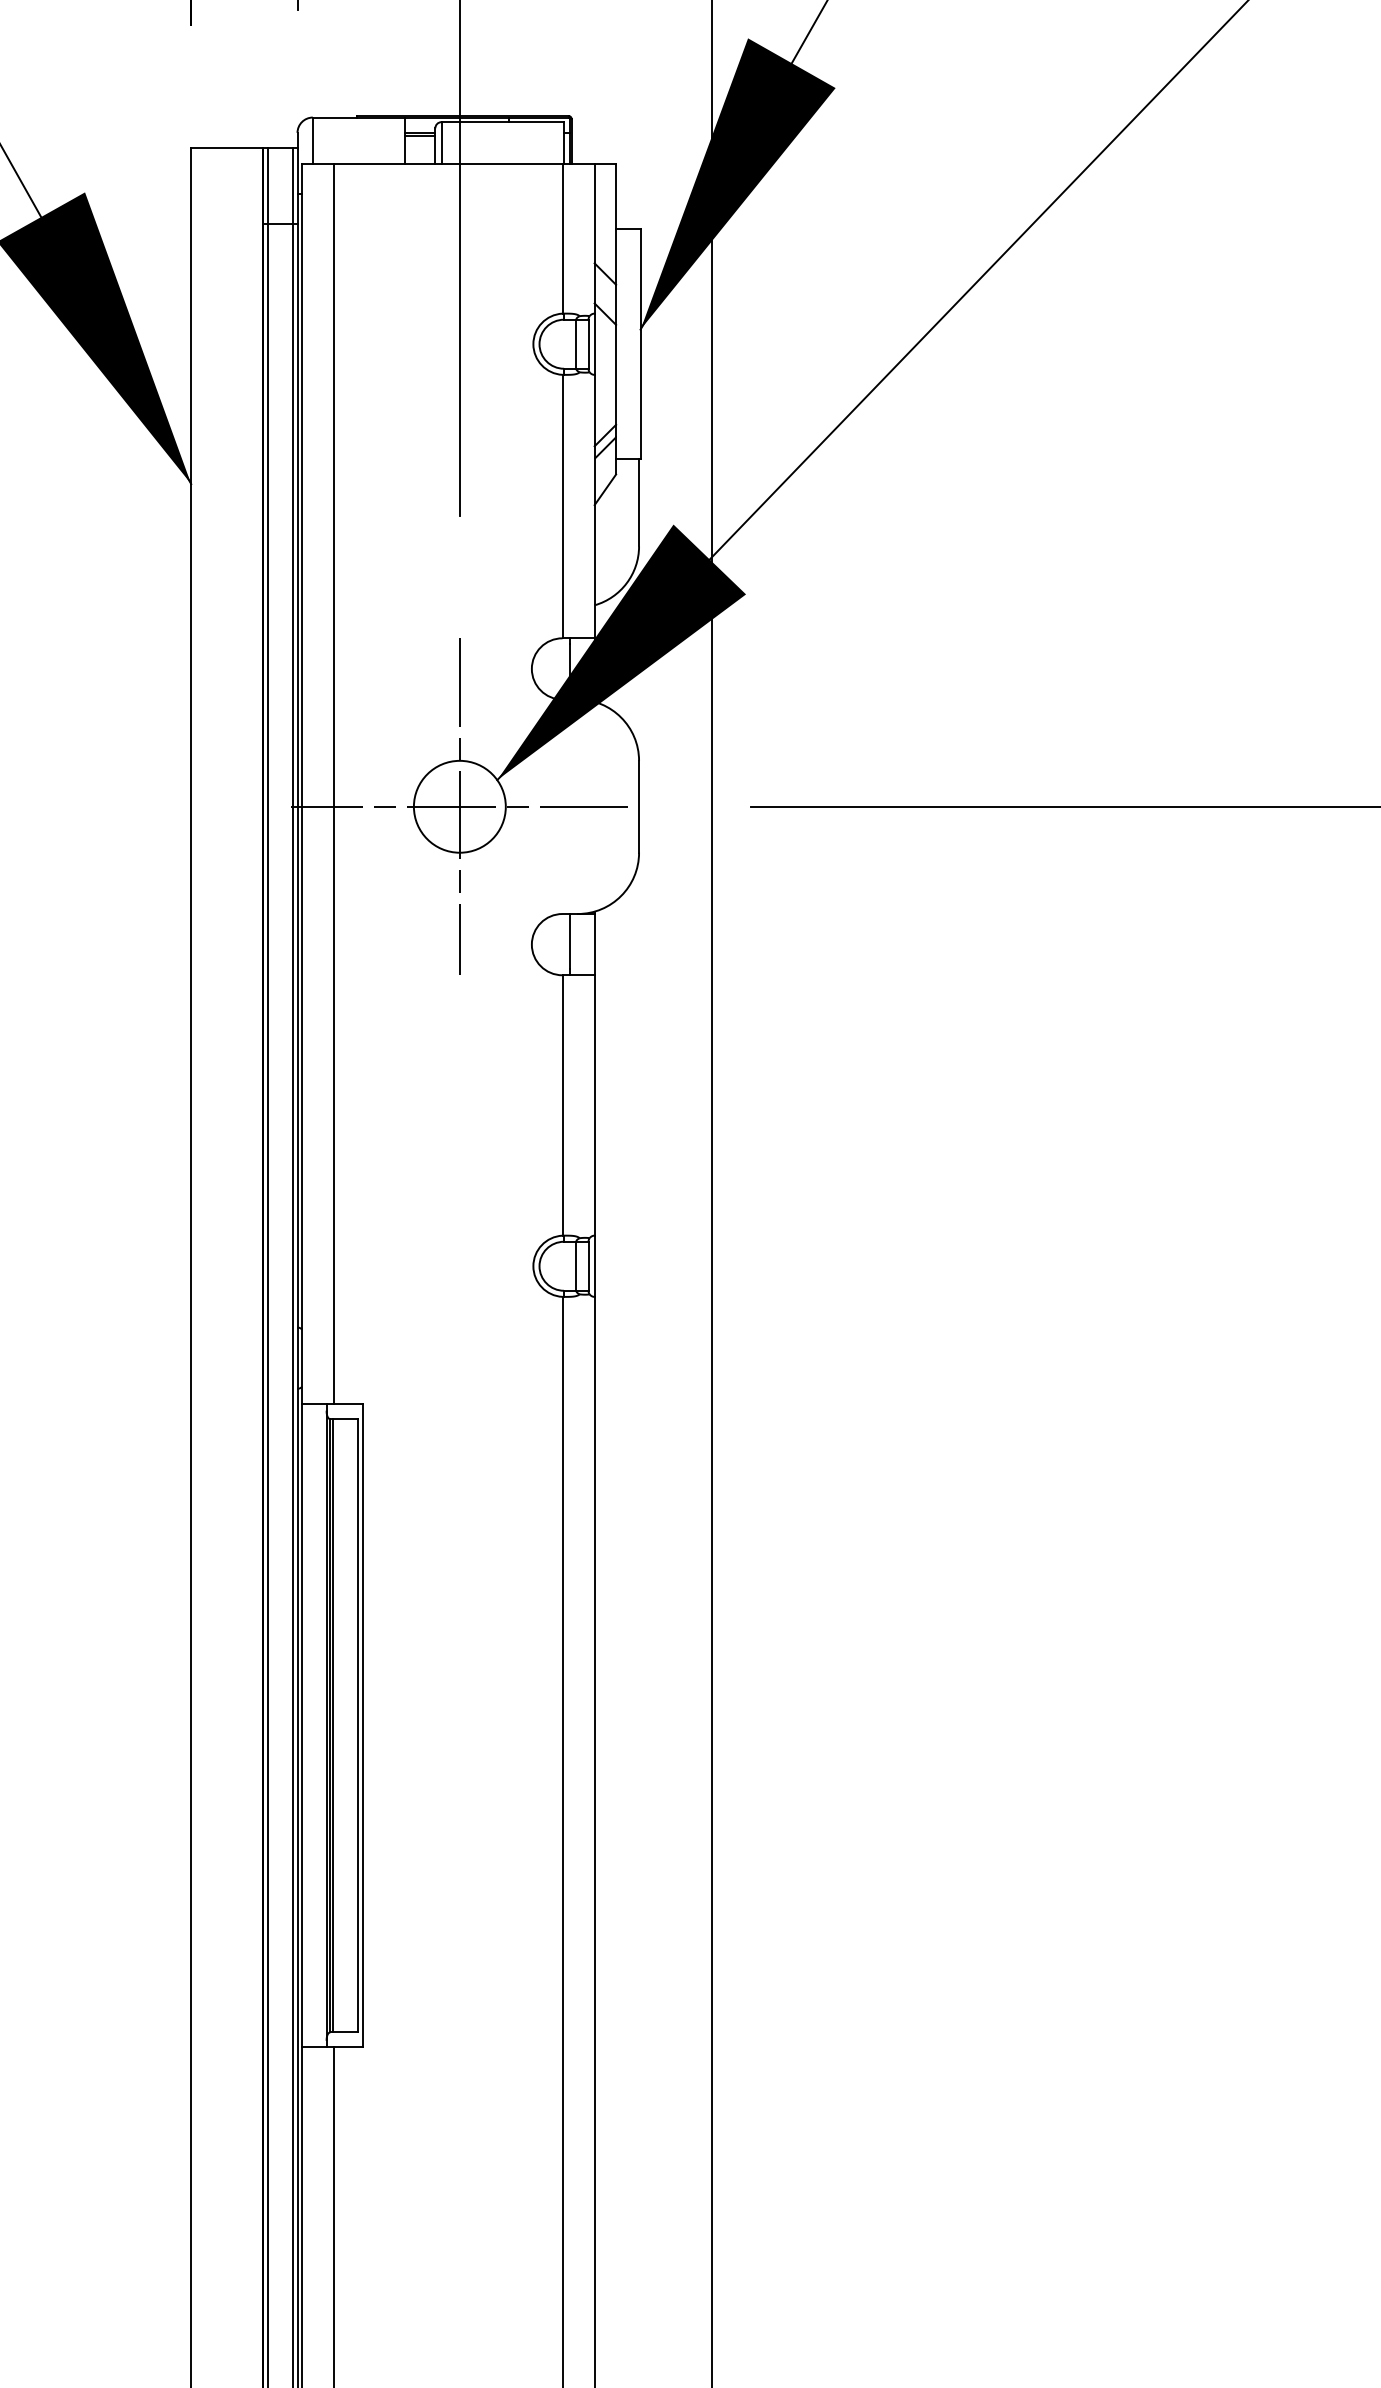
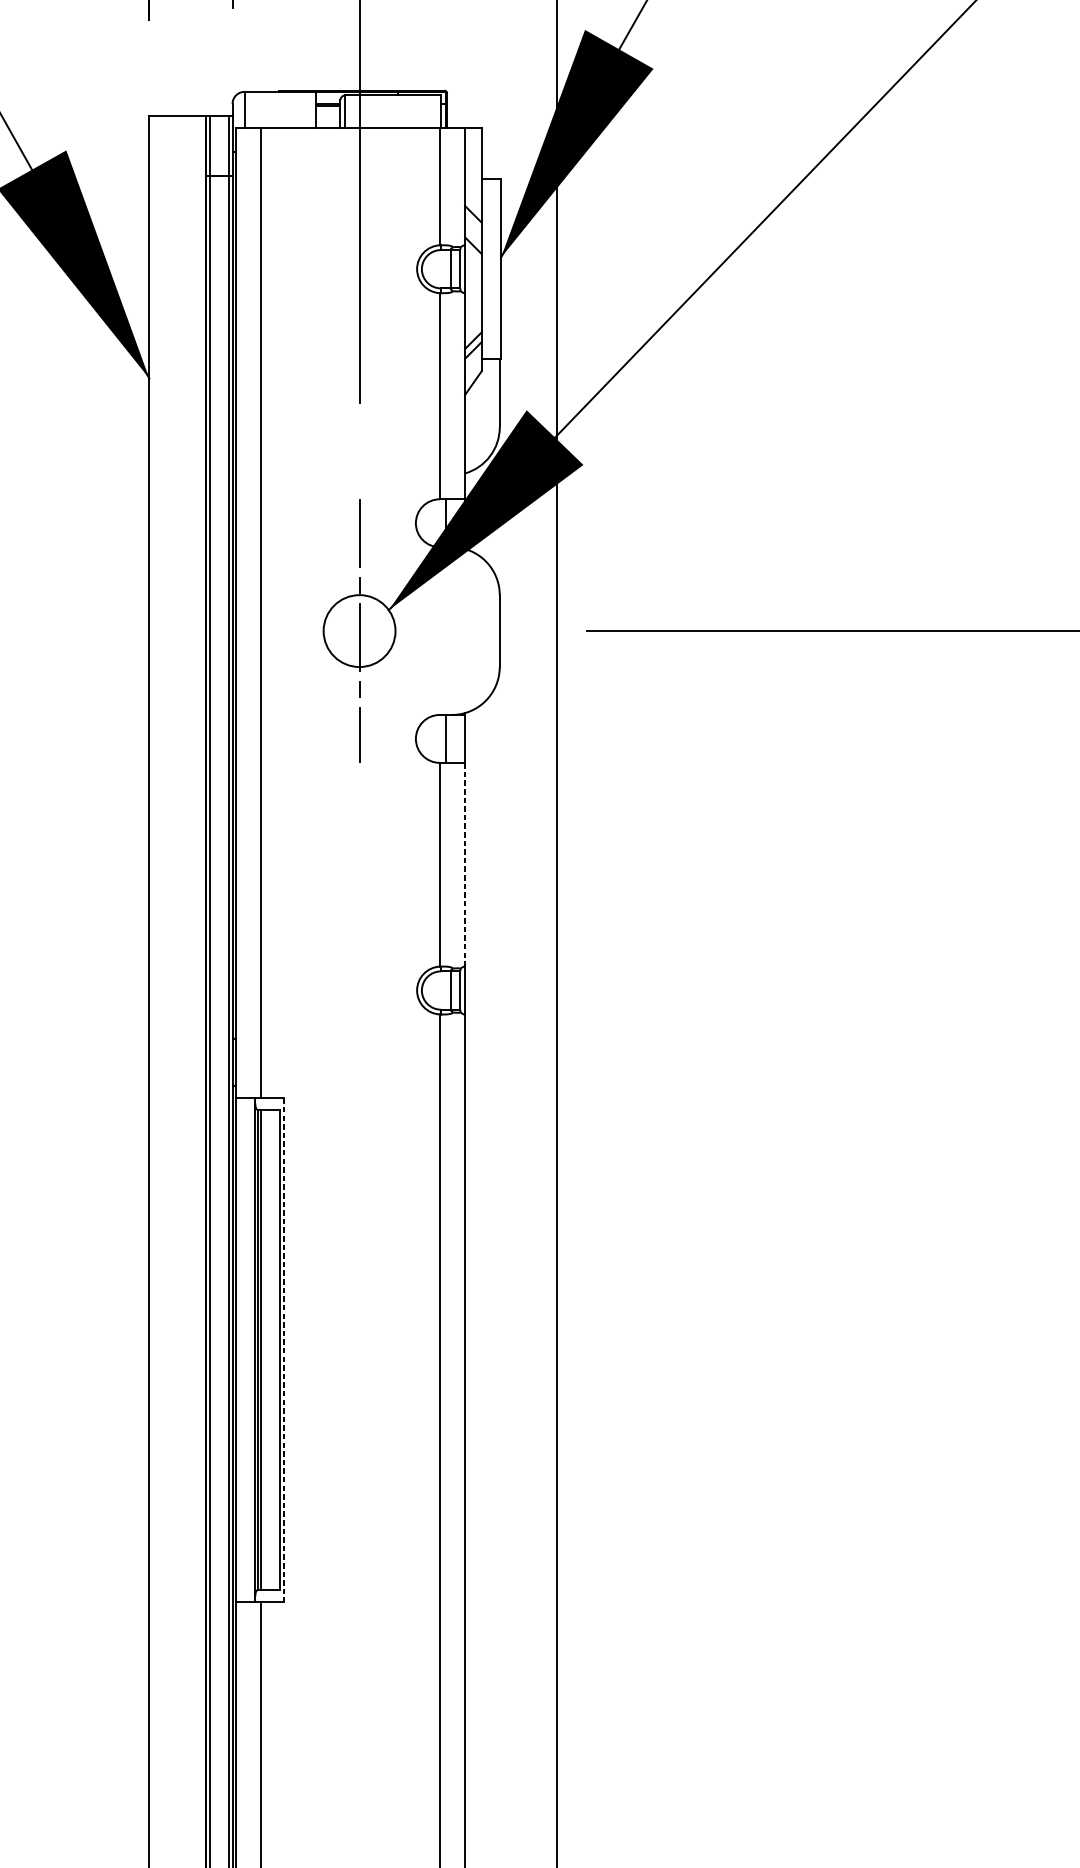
line: (459, 806) -> (359, 630), removed
line: (594, 1104) -> (464, 863), solid -> dashed
line: (363, 1725) -> (284, 1349), solid -> dashed

